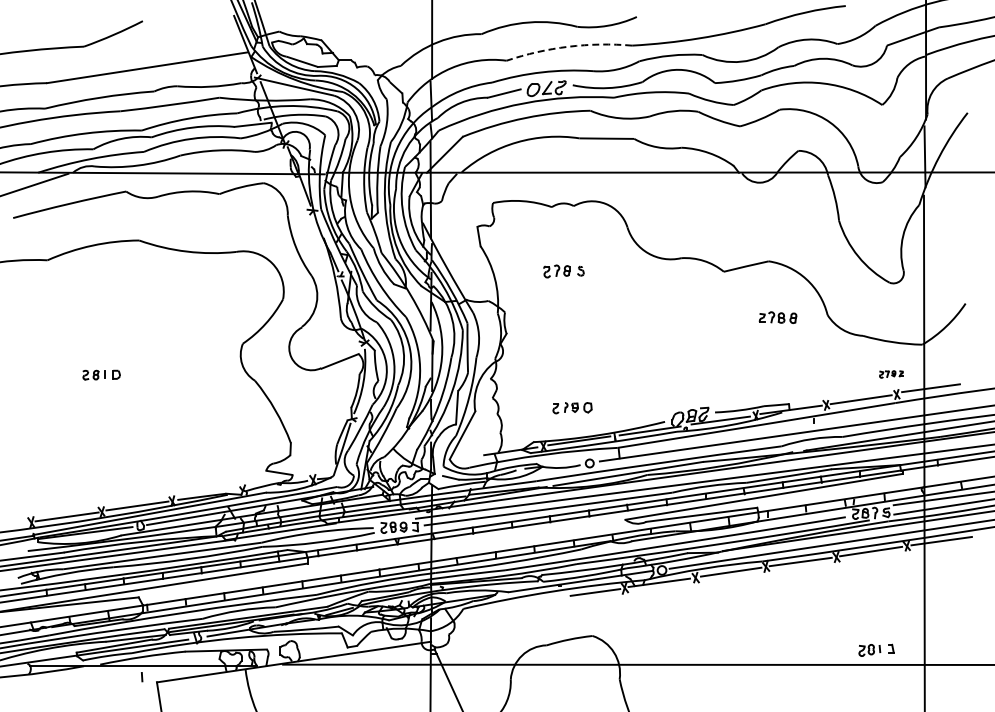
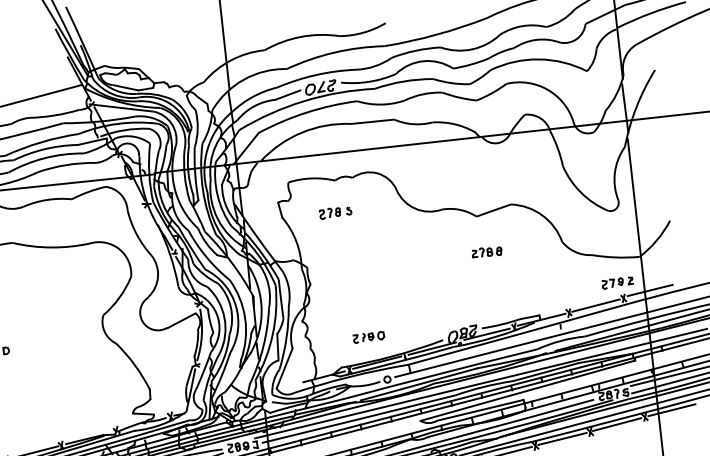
arc: (568, 46) -> (334, 52), dashed -> solid
part: (563, 271) -> (335, 212), moved
part: (777, 317) -> (486, 252), moved
part: (891, 374) -> (617, 283), size x1.67

